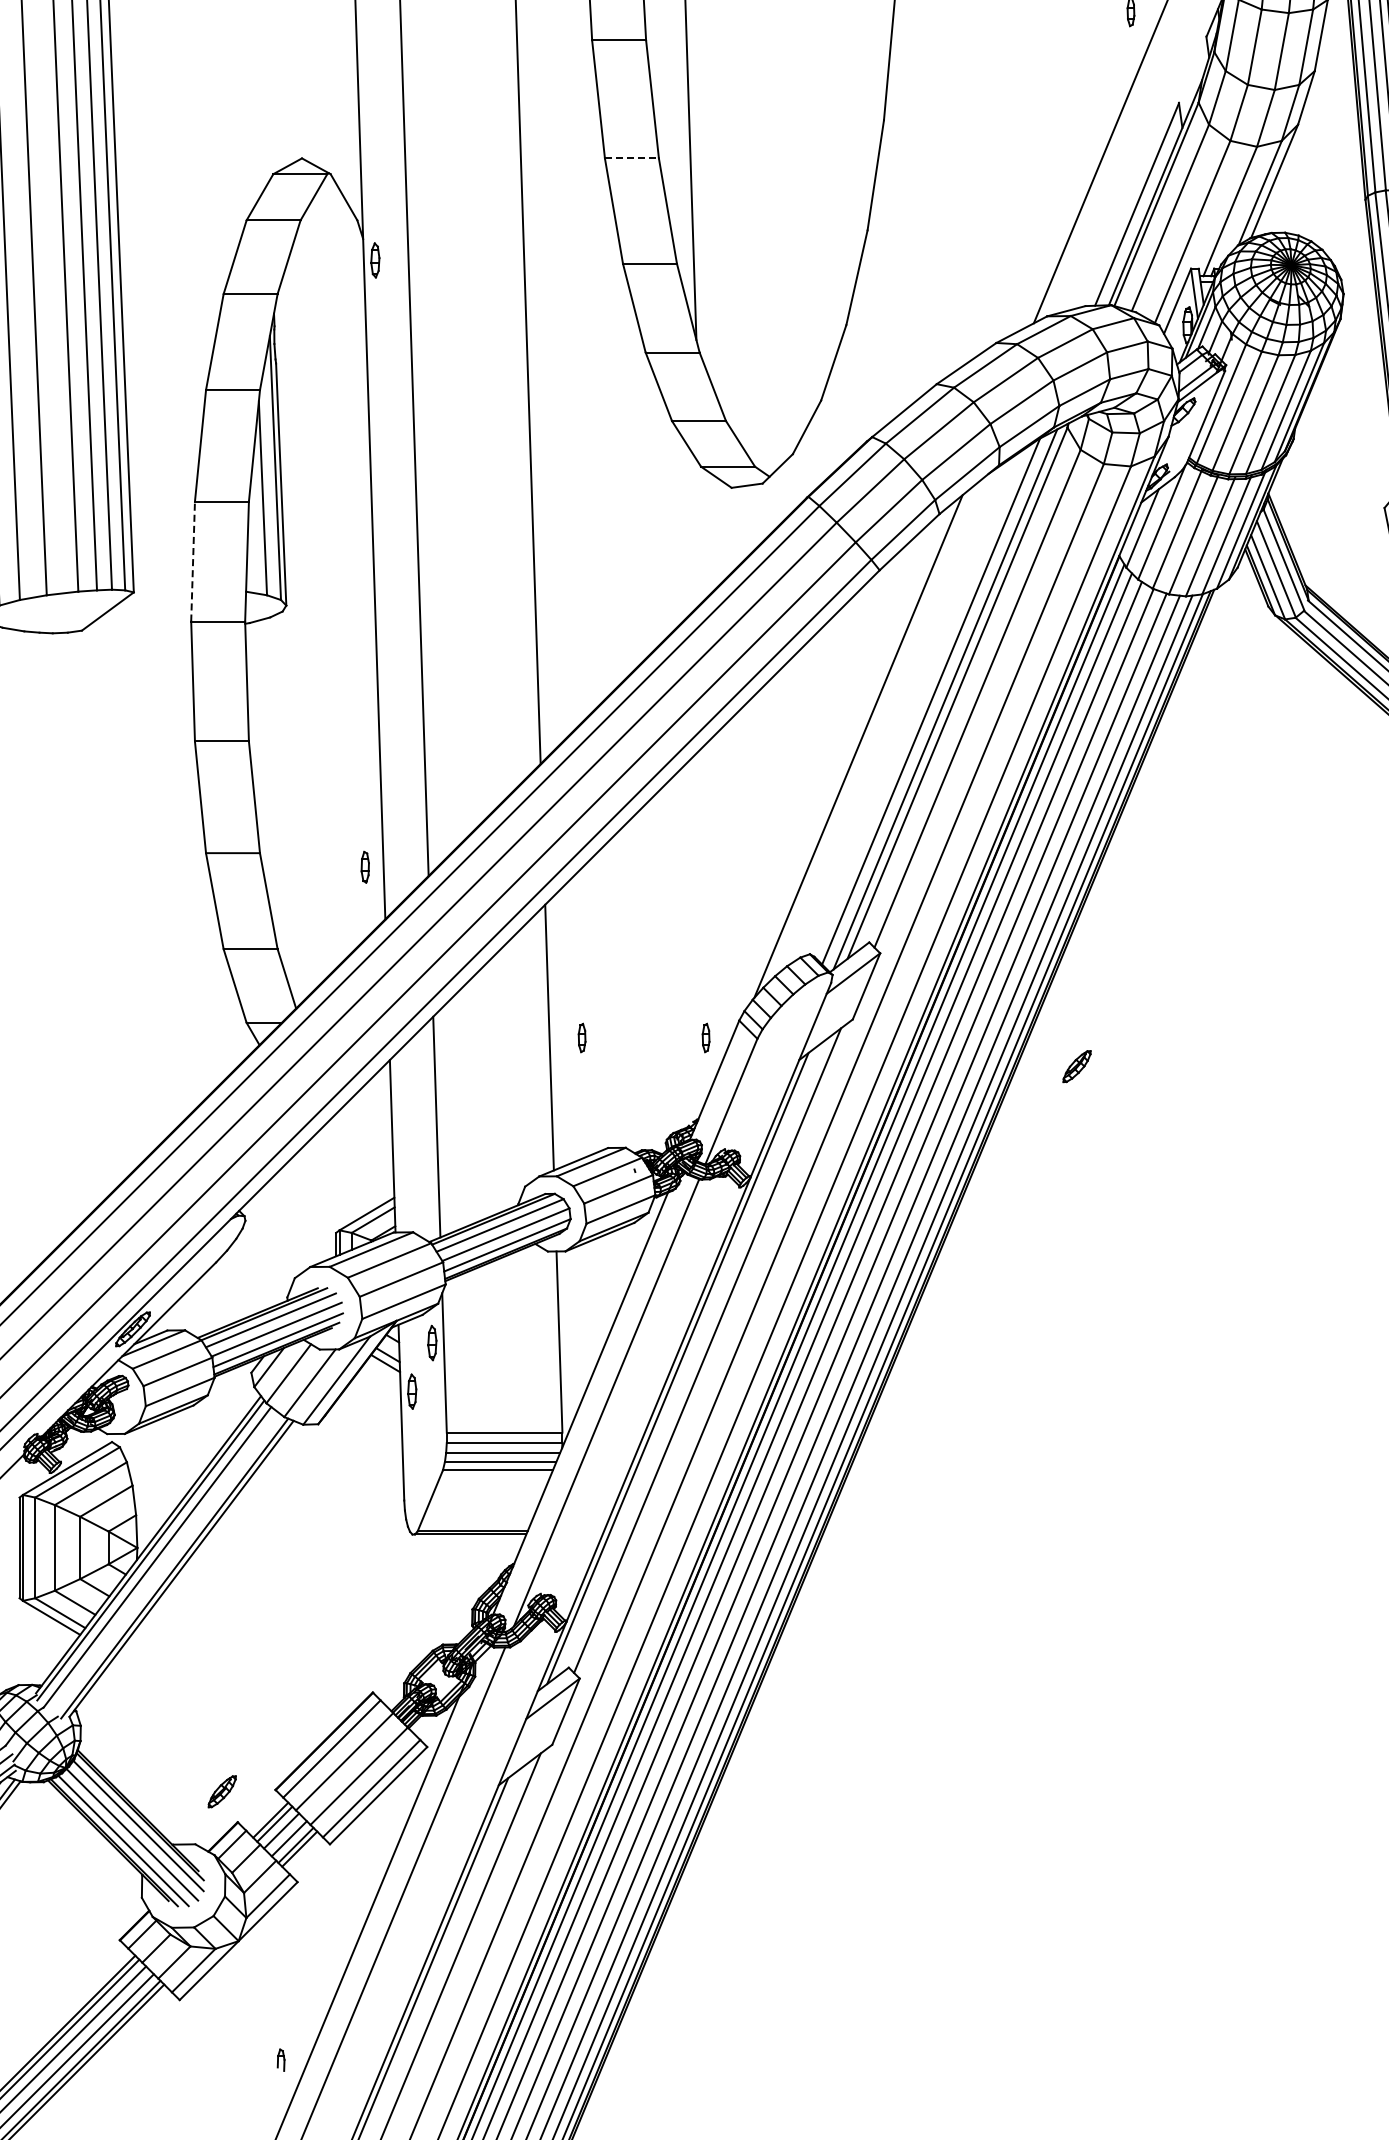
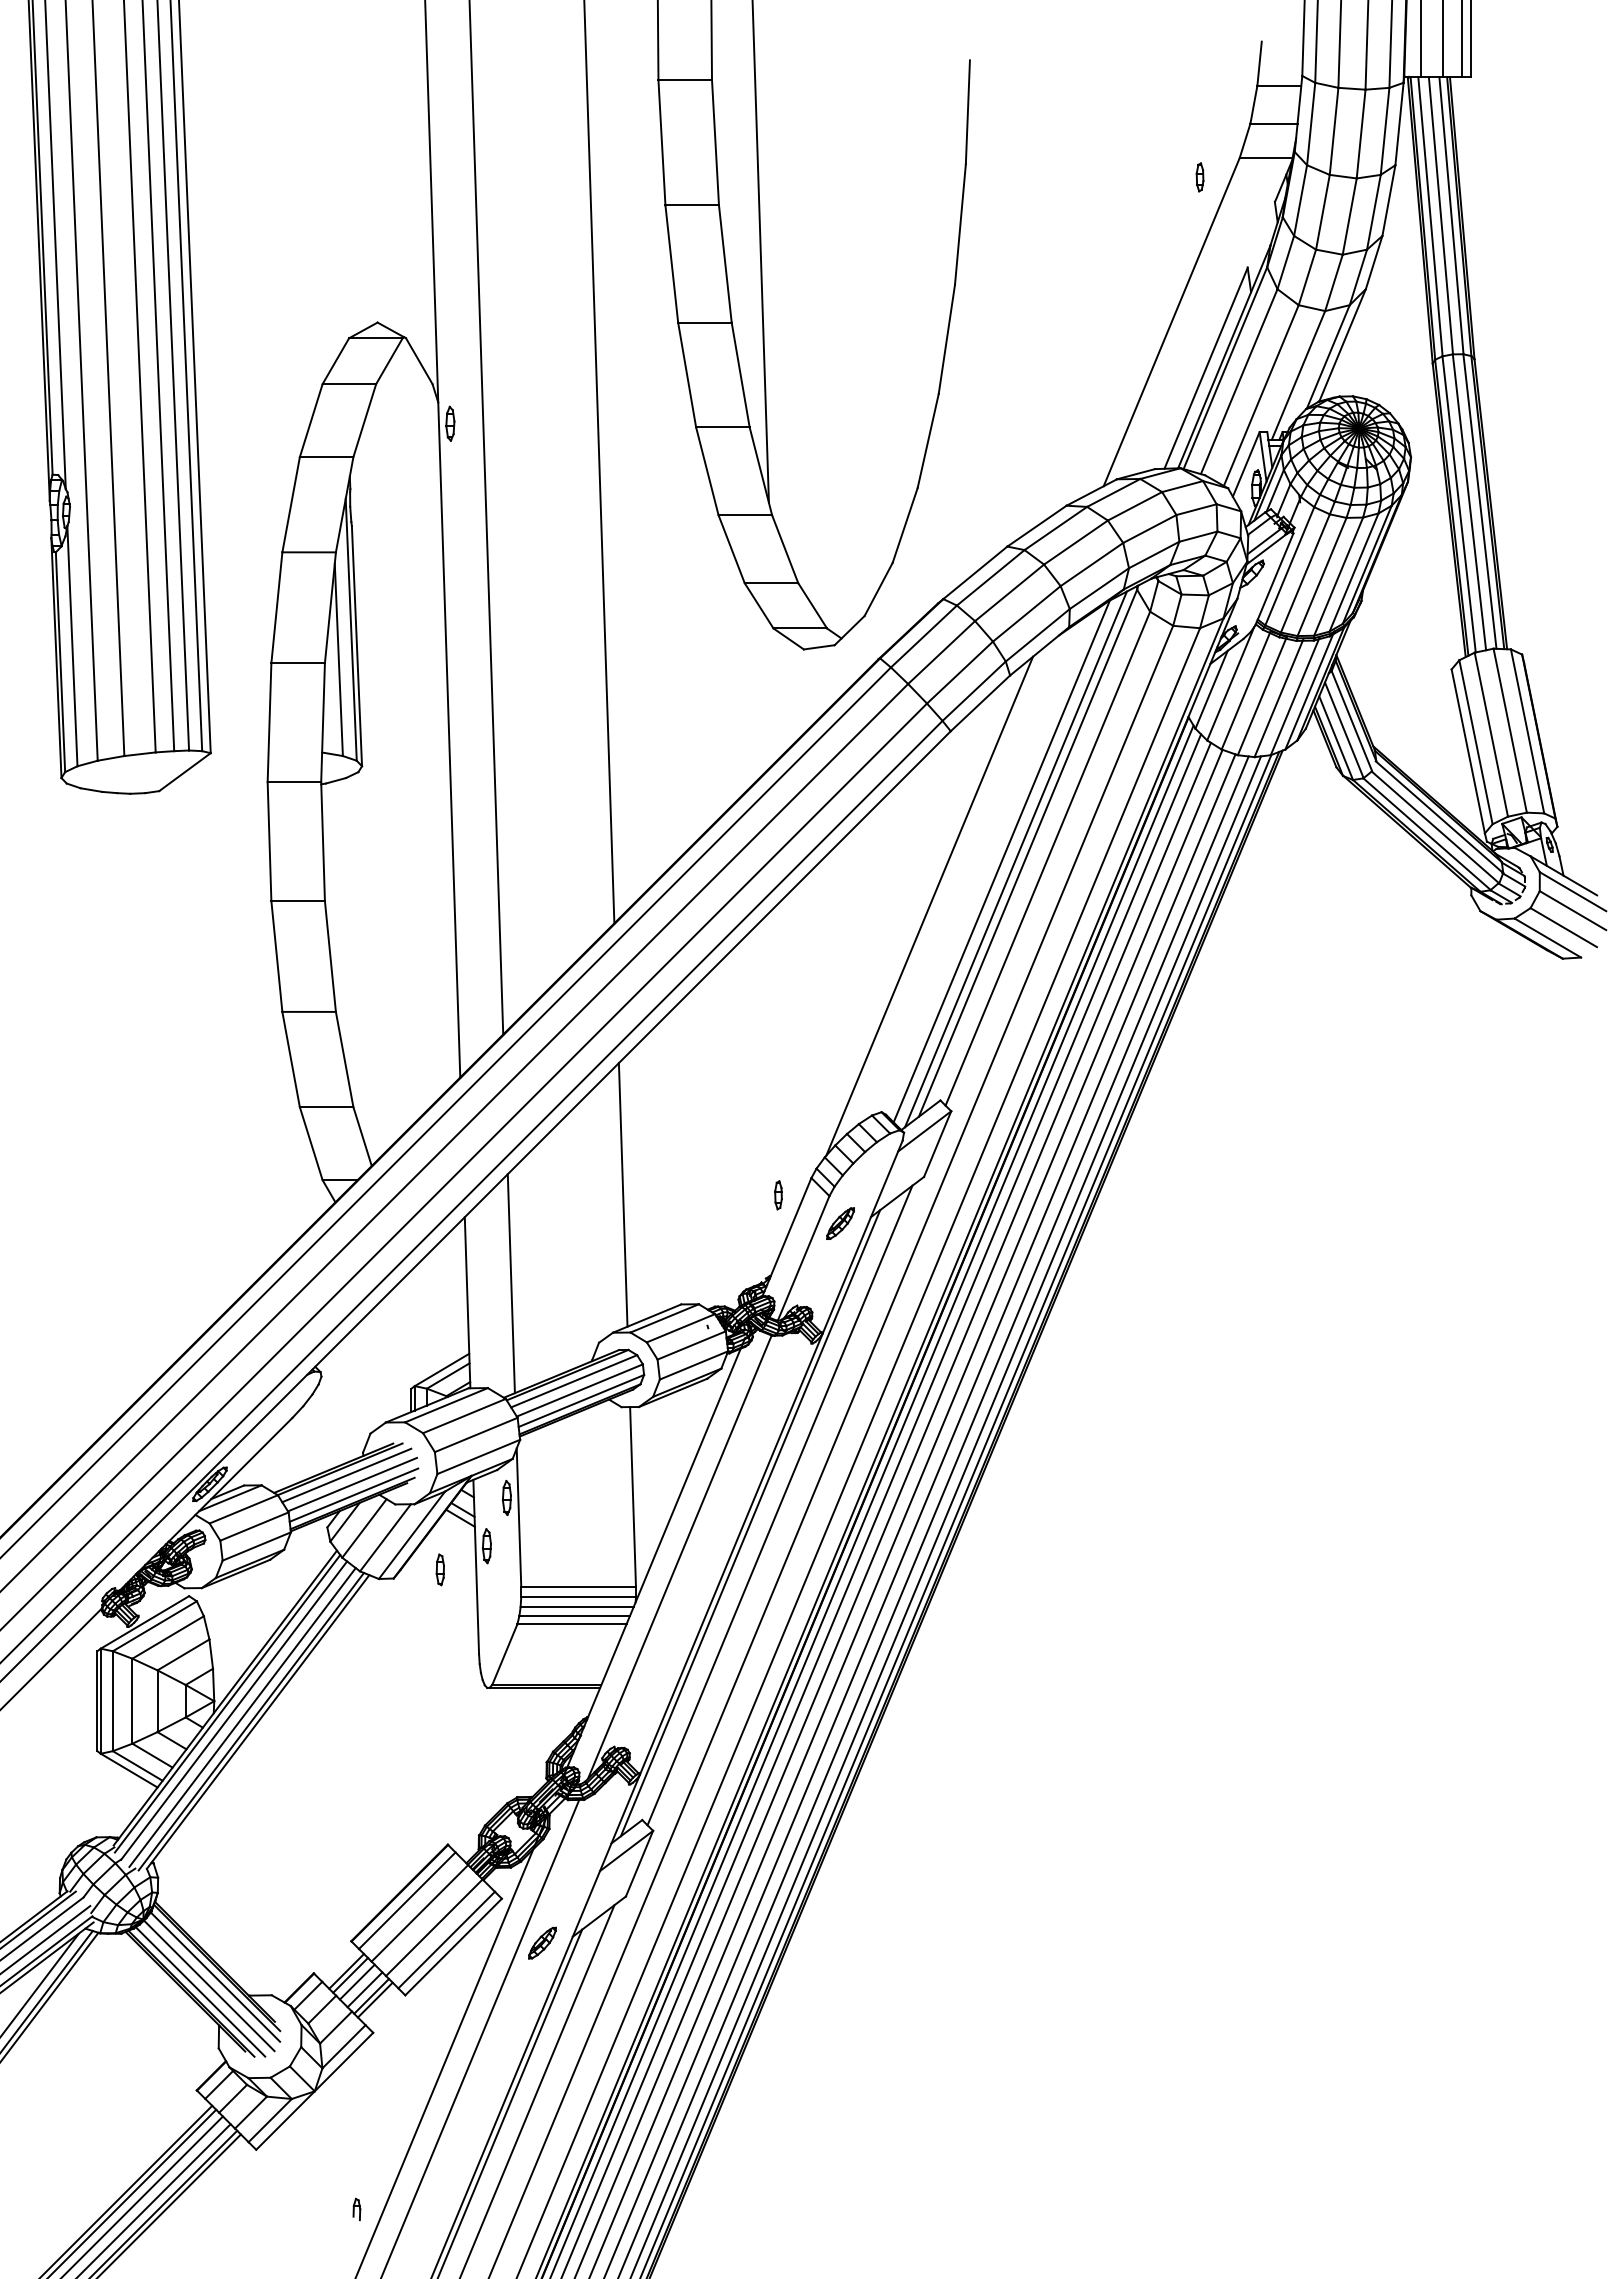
line: (631, 158) -> (704, 322), dashed -> solid
line: (193, 561) -> (269, 722), dashed -> solid
part: (364, 866) -> (439, 1569), moved
part: (582, 1038) -> (655, 1195), removed
part: (1076, 1066) -> (840, 1223), moved
line: (165, 1564) -> (242, 1717), added
part: (222, 1791) -> (542, 1942), moved

